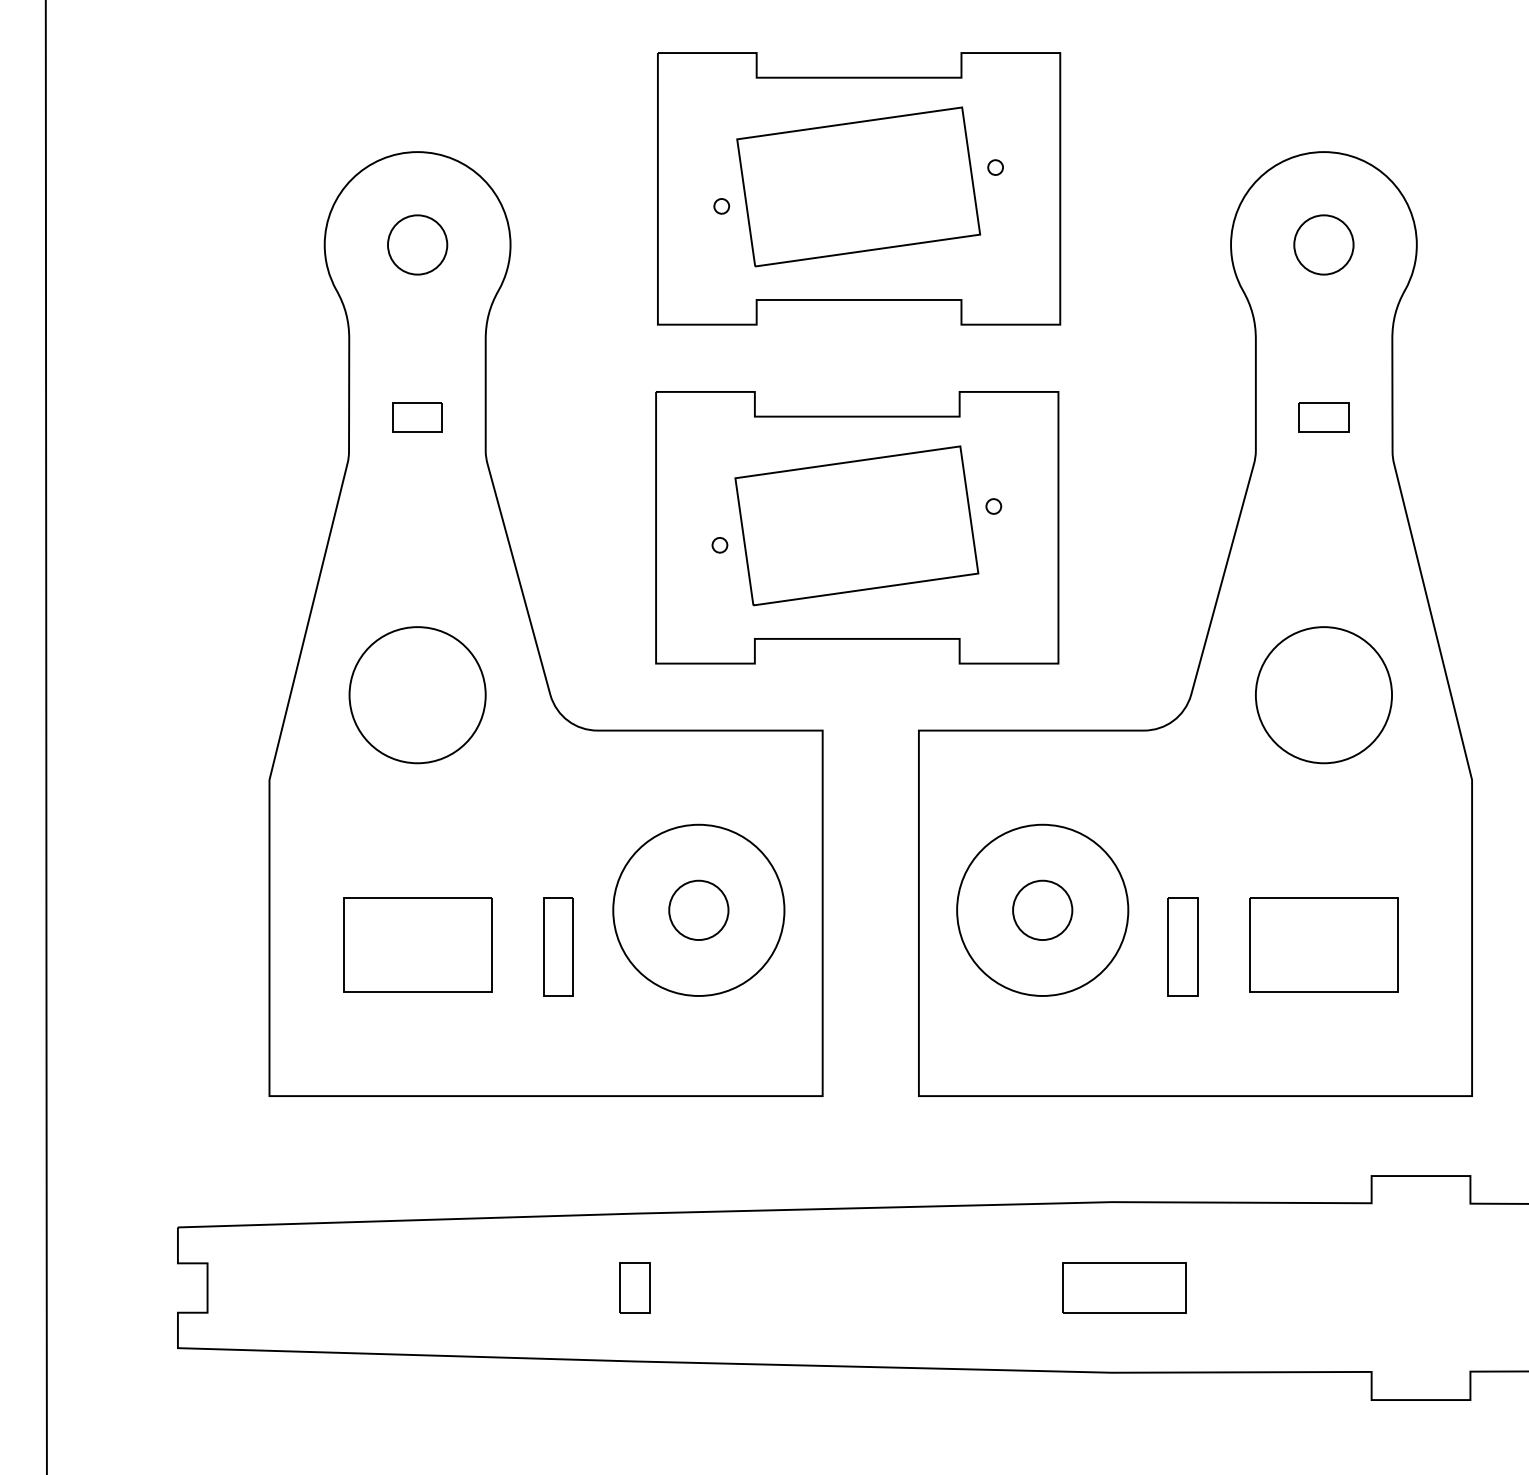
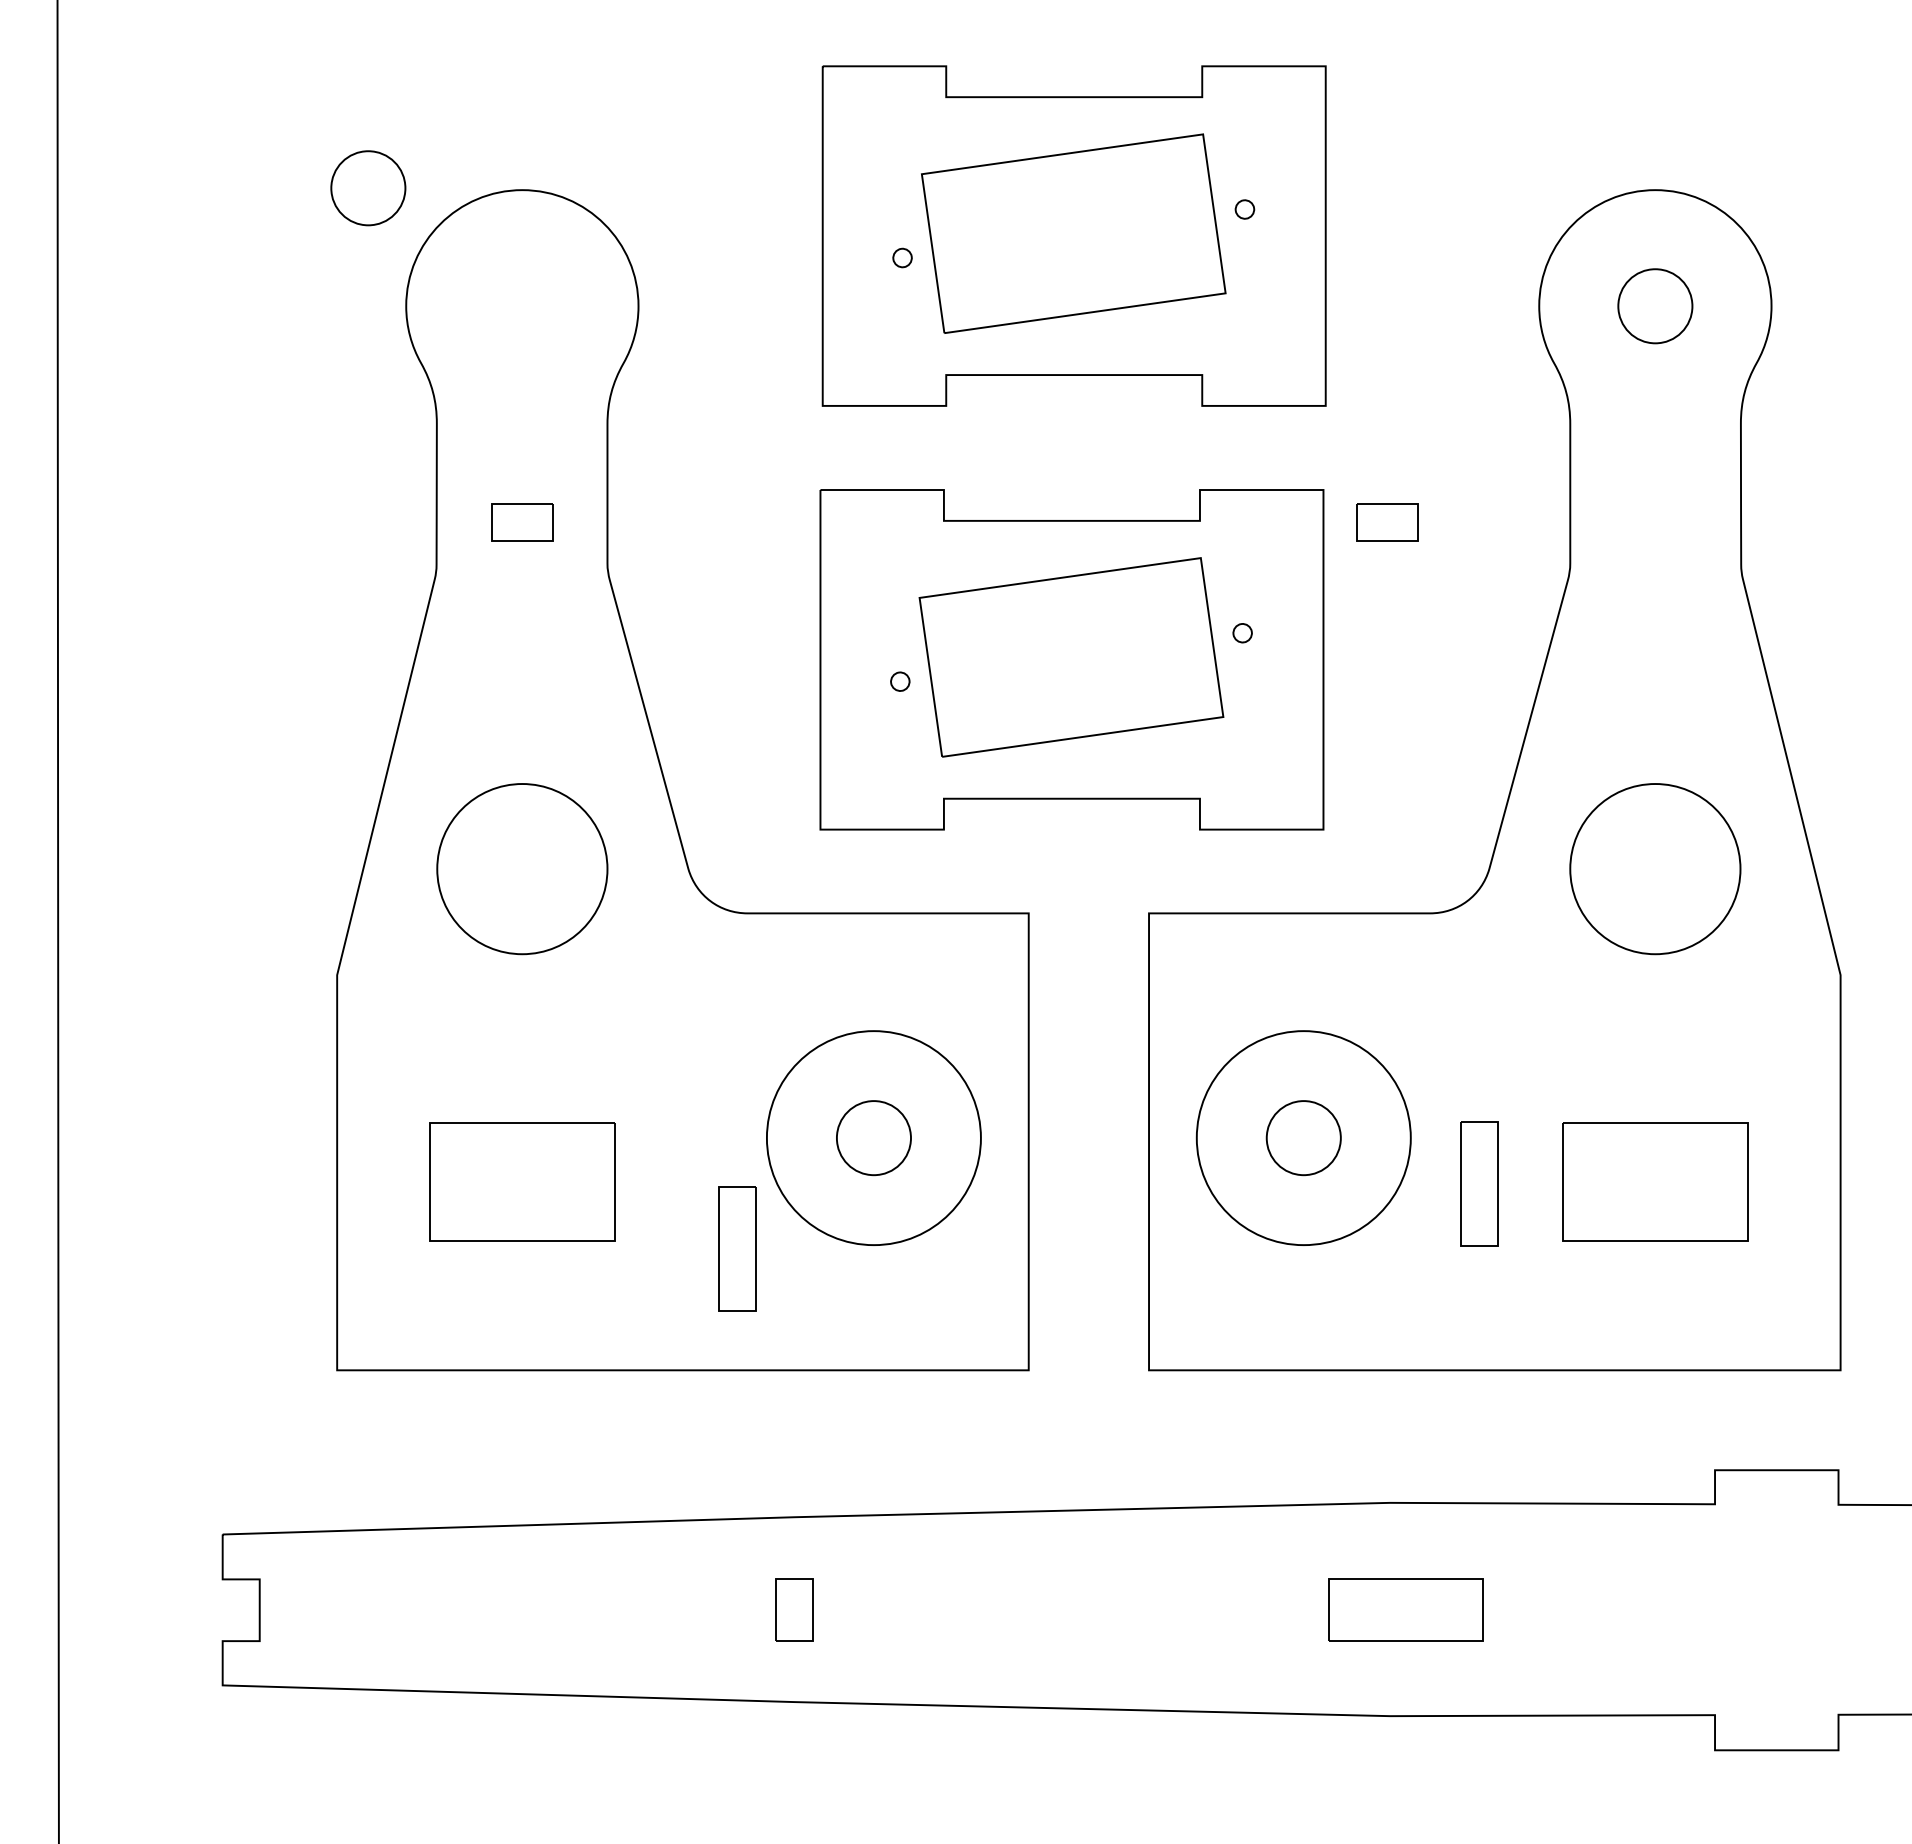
part: (417, 245) -> (368, 188), moved
part: (1324, 417) -> (1387, 522), moved
part: (558, 946) -> (737, 1248), moved

